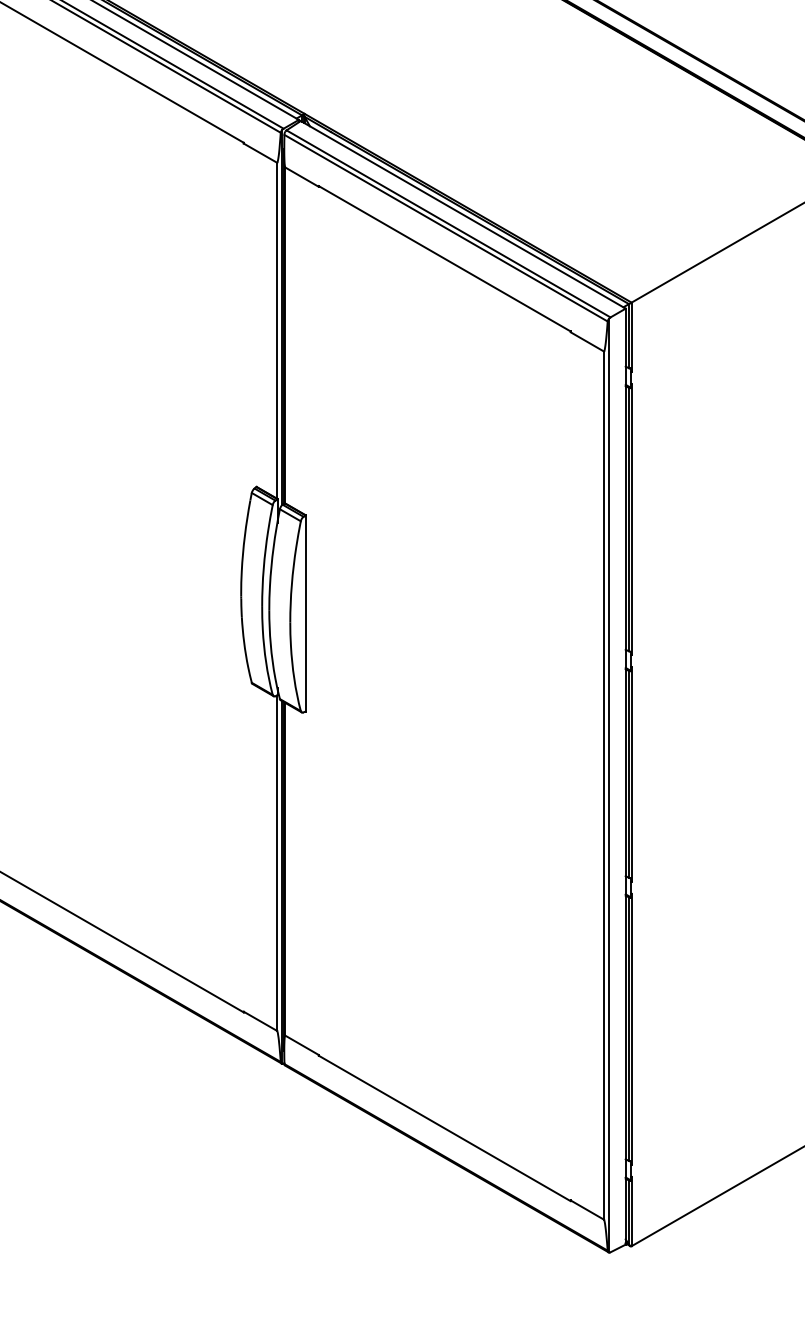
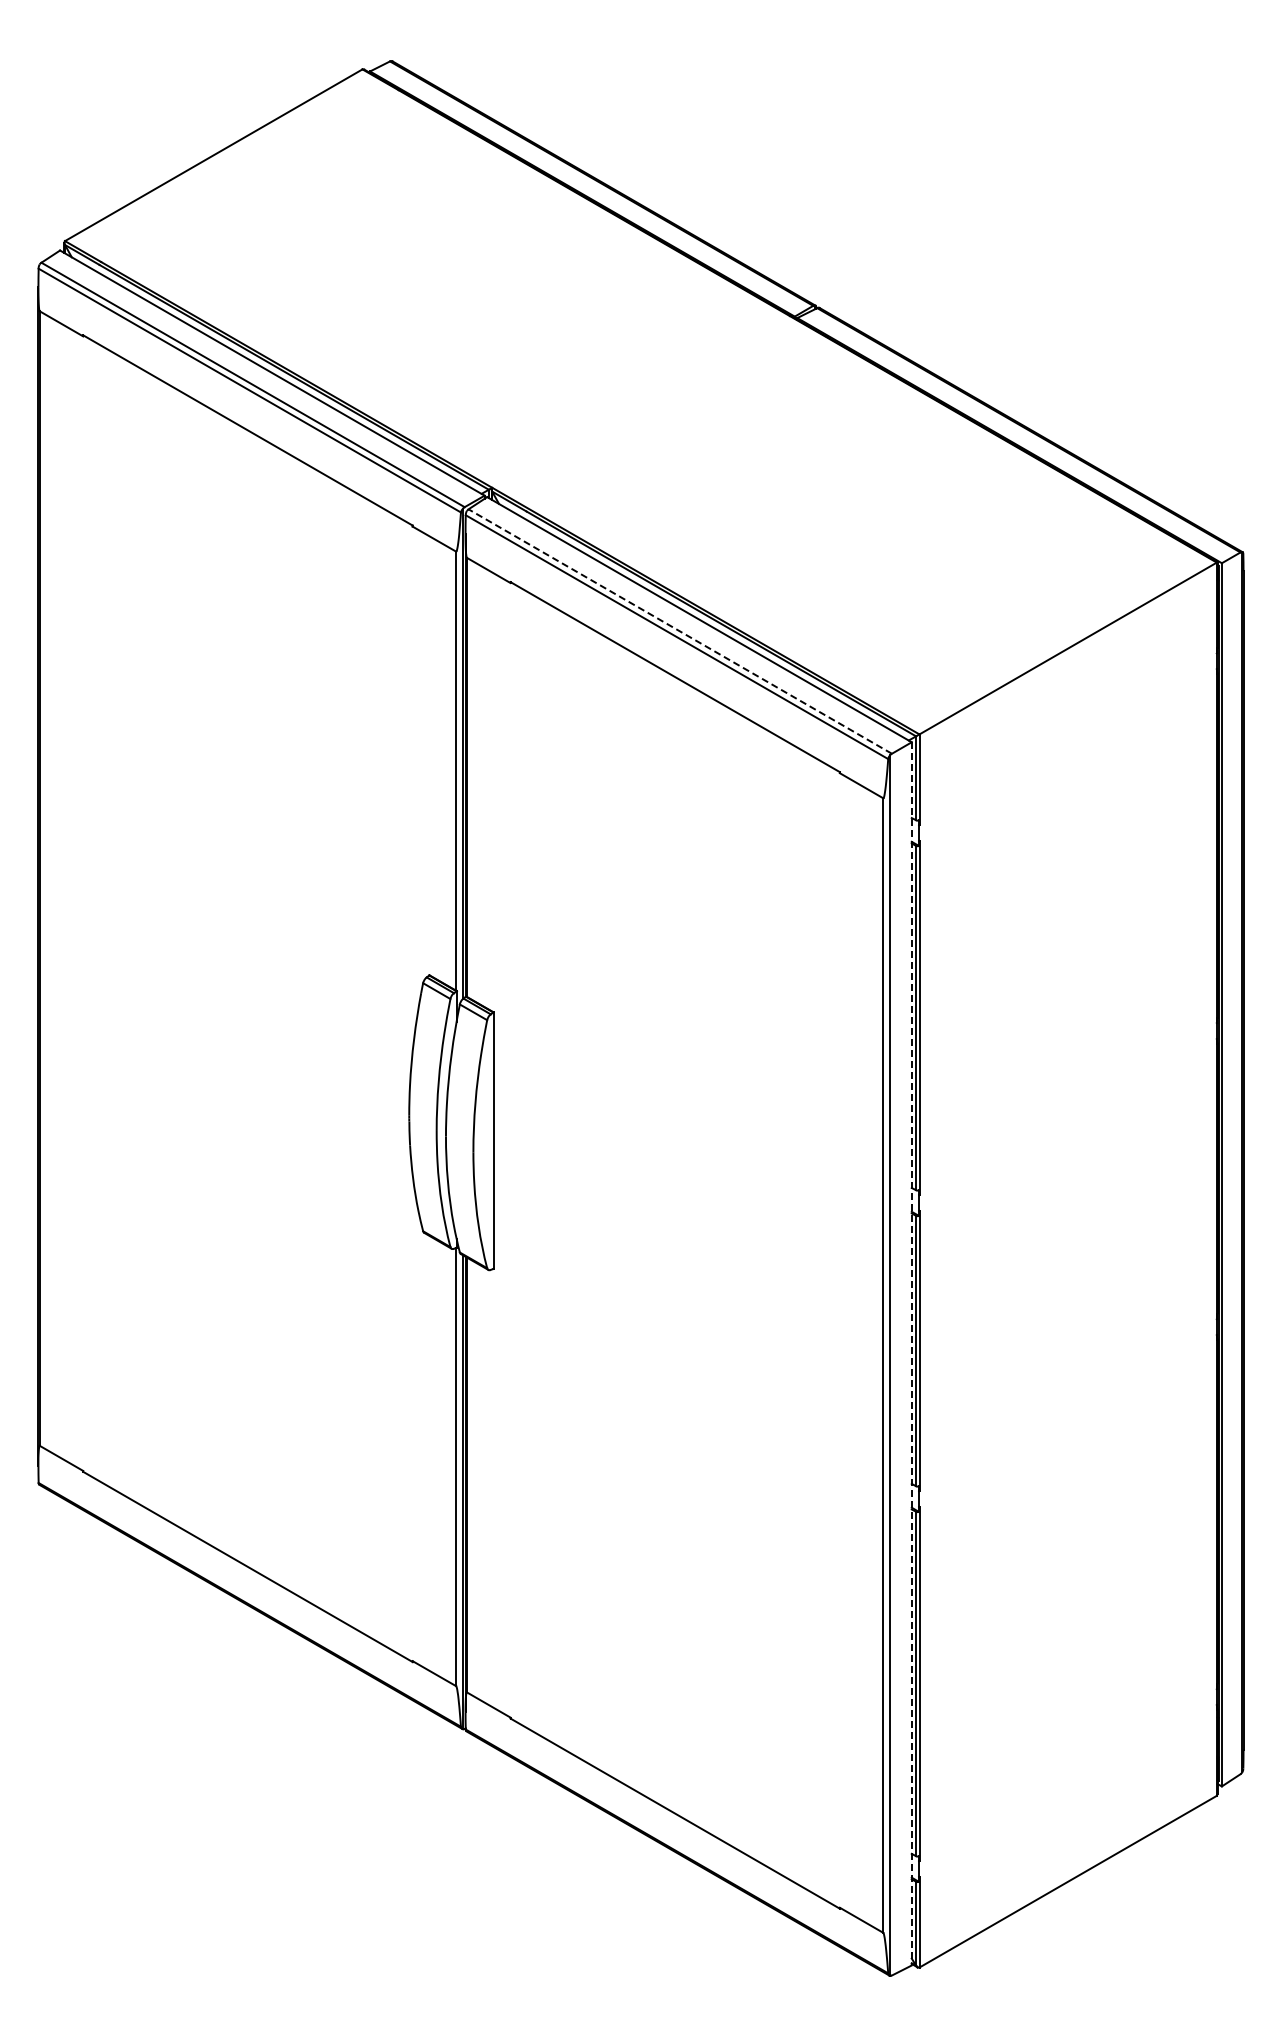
line: (447, 223) -> (679, 631), solid -> dashed
line: (625, 776) -> (911, 1353), solid -> dashed

